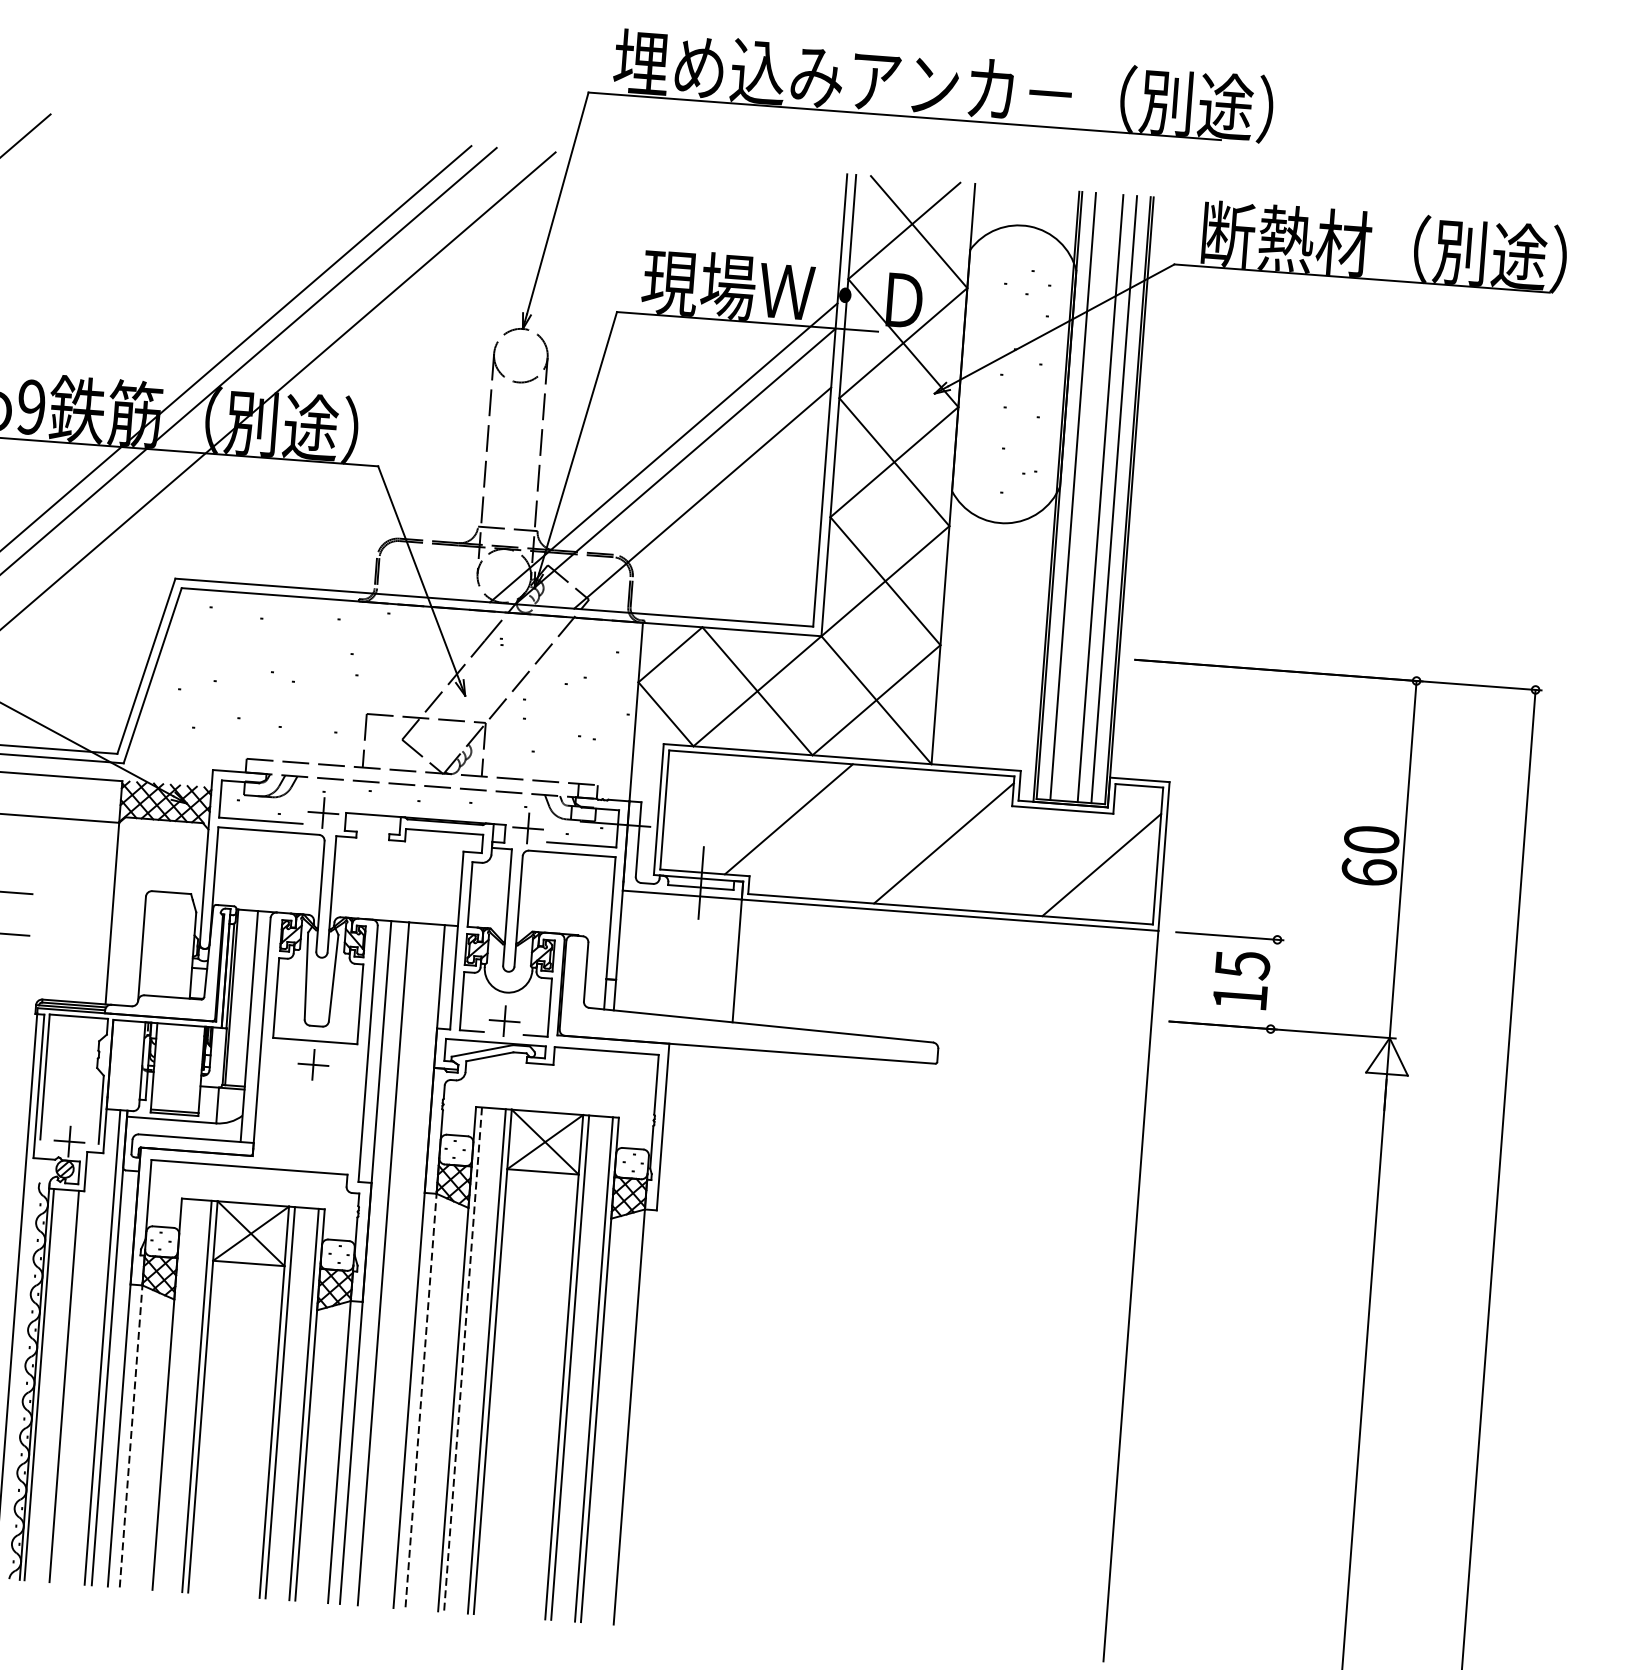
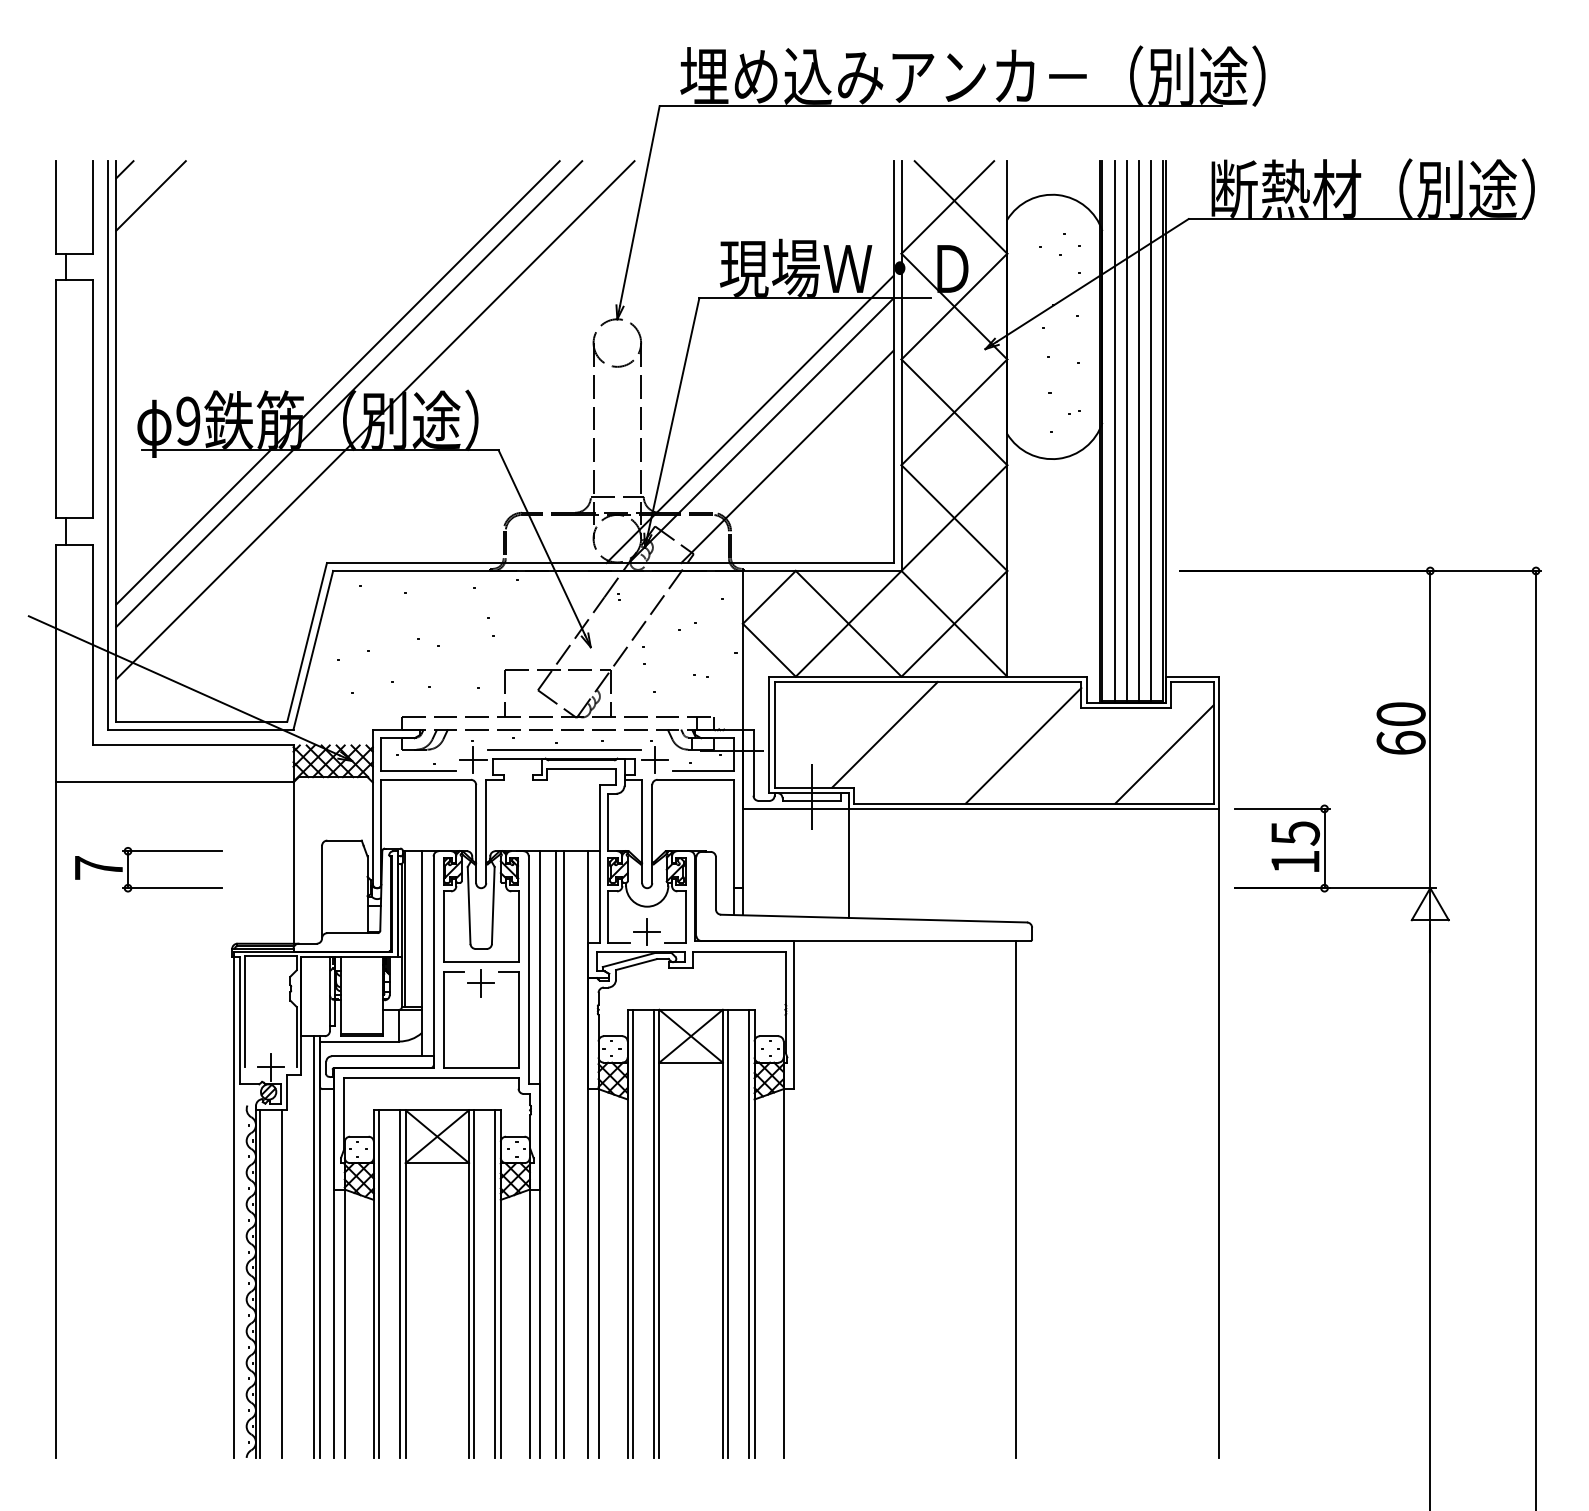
line: (1086, 497) -> (1126, 430), added
line: (425, 809) -> (563, 750), added
line: (1274, 984) -> (1324, 848), added
part: (269, 1102) -> (444, 1019), added
line: (392, 1264) -> (564, 1154), added
line: (897, 1353) -> (1016, 1199), added
line: (462, 1360) -> (632, 1234), dashed -> solid
line: (173, 1394) -> (379, 1283), added
line: (421, 1400) -> (598, 1272), dashed -> solid
line: (130, 1434) -> (344, 1322), dashed -> solid

